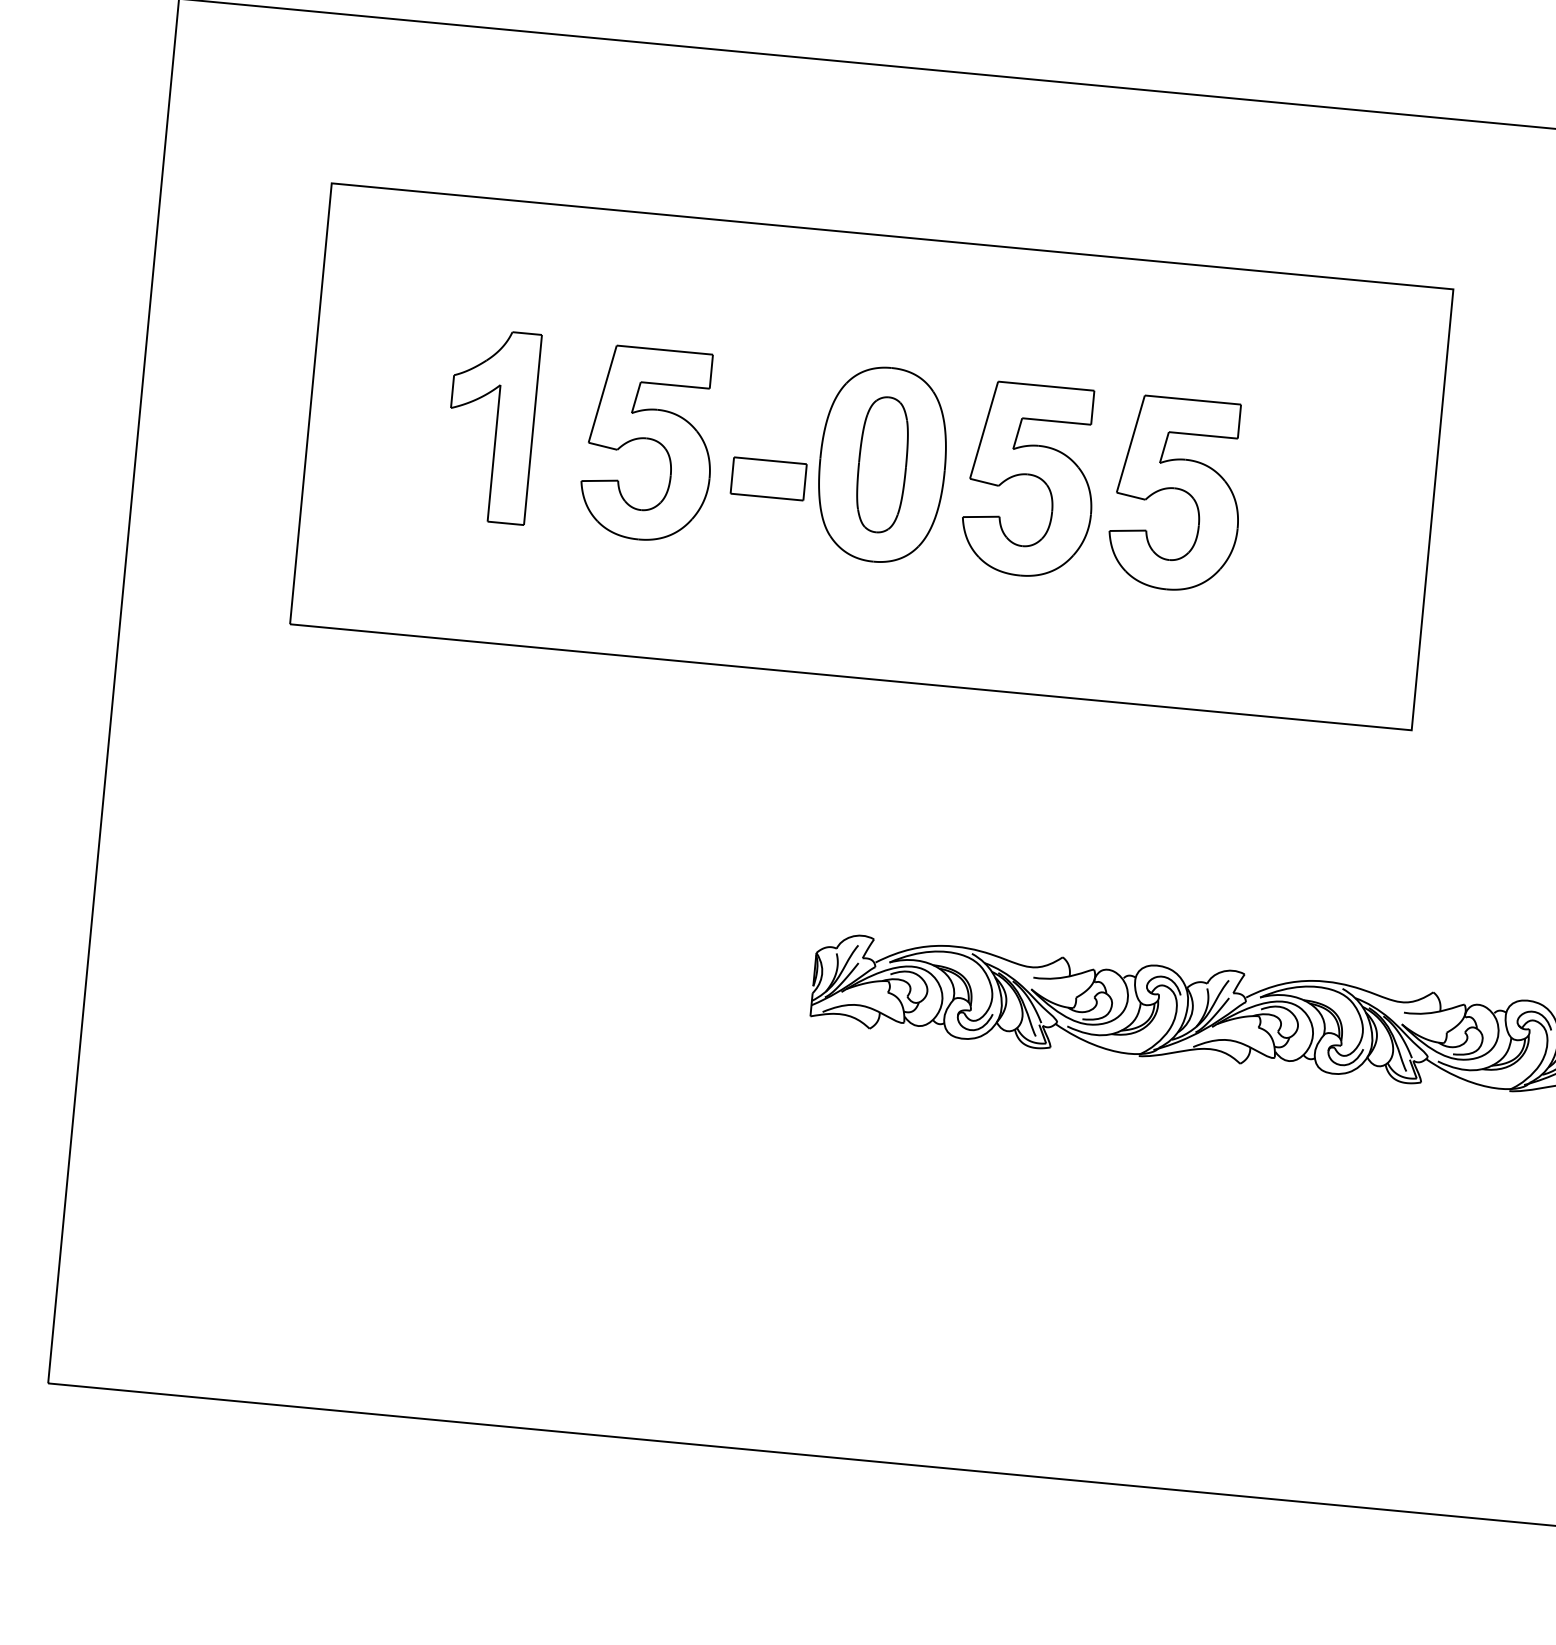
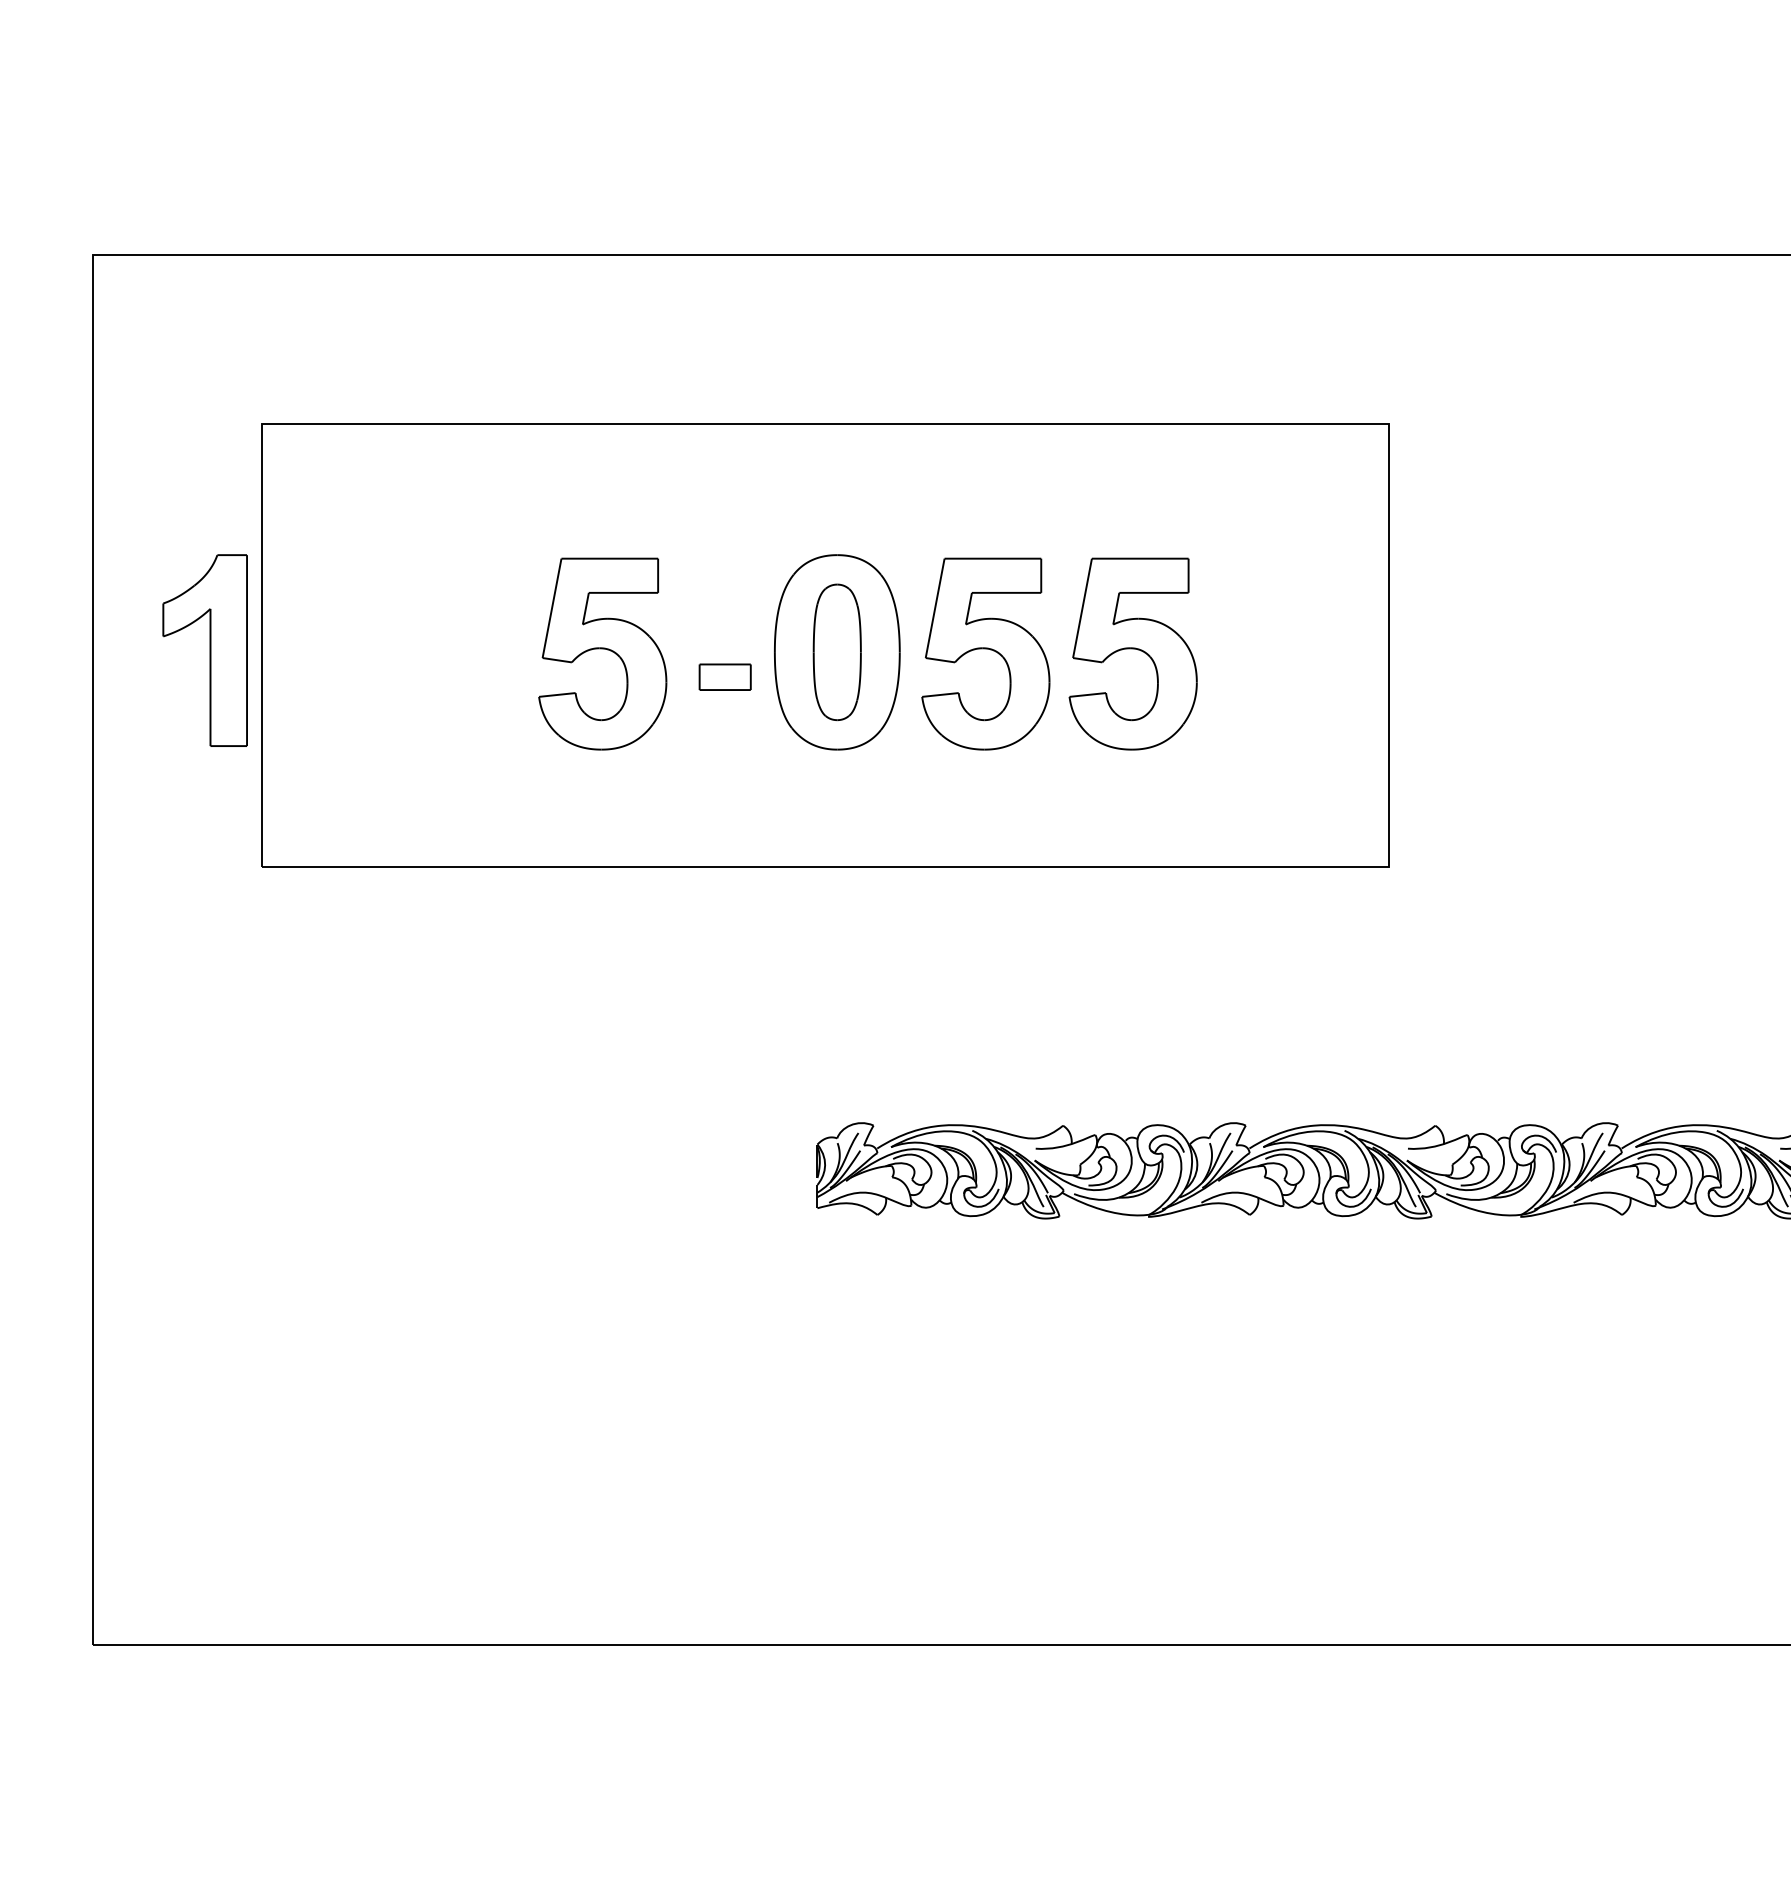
part: (490, 425) -> (204, 650), moved
part: (767, 479) -> (724, 677), size x0.7

